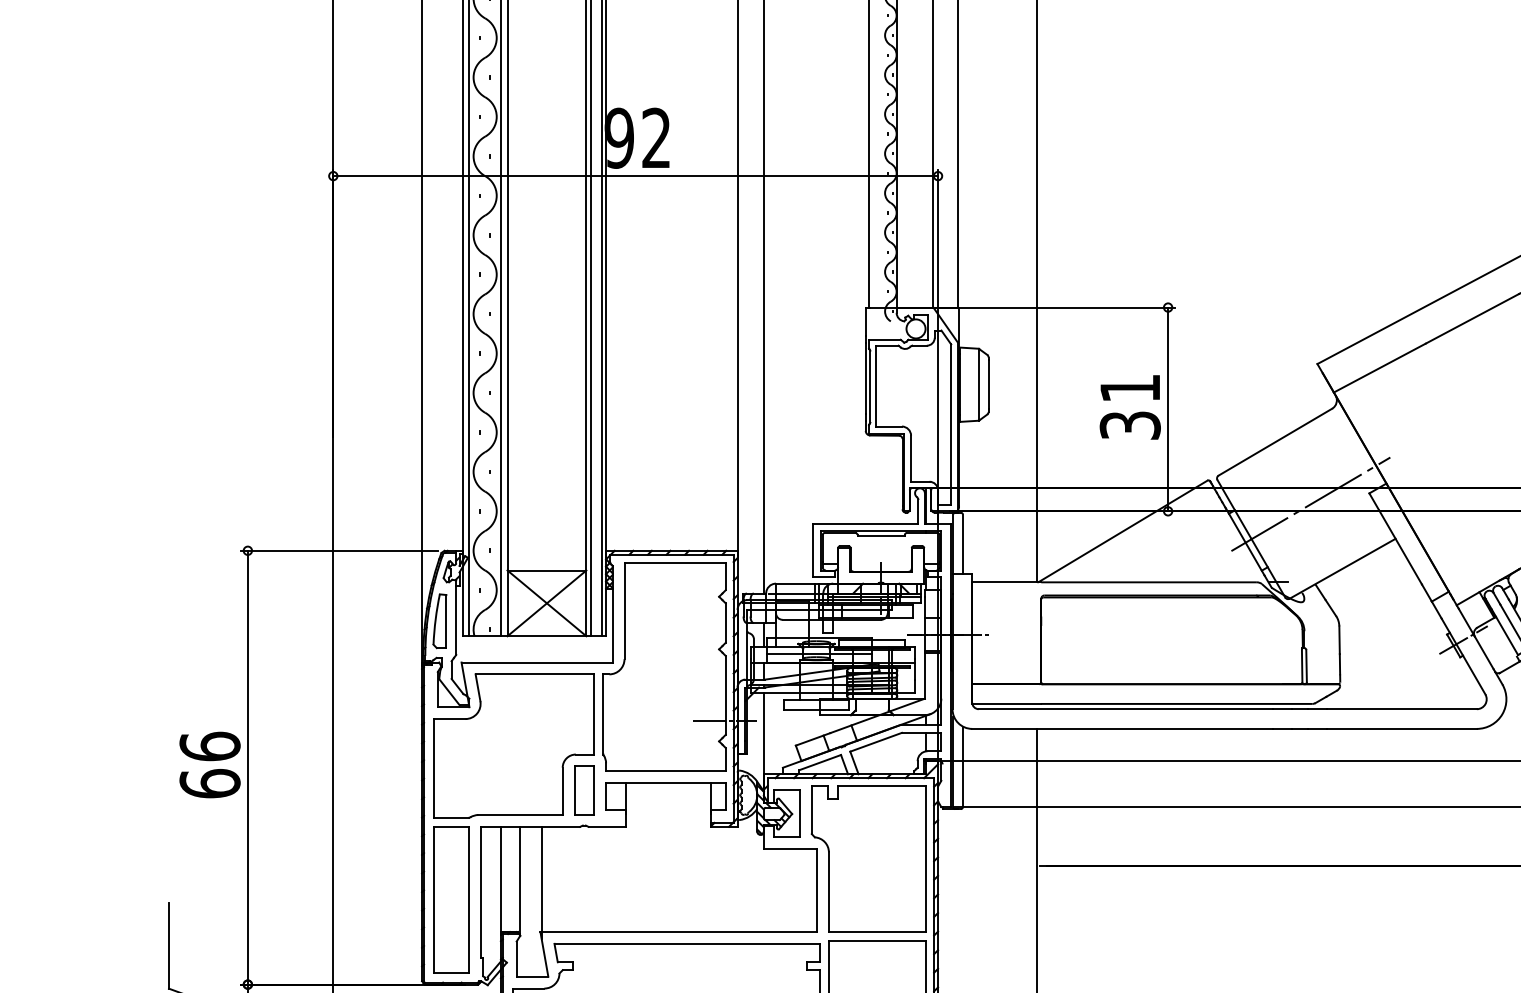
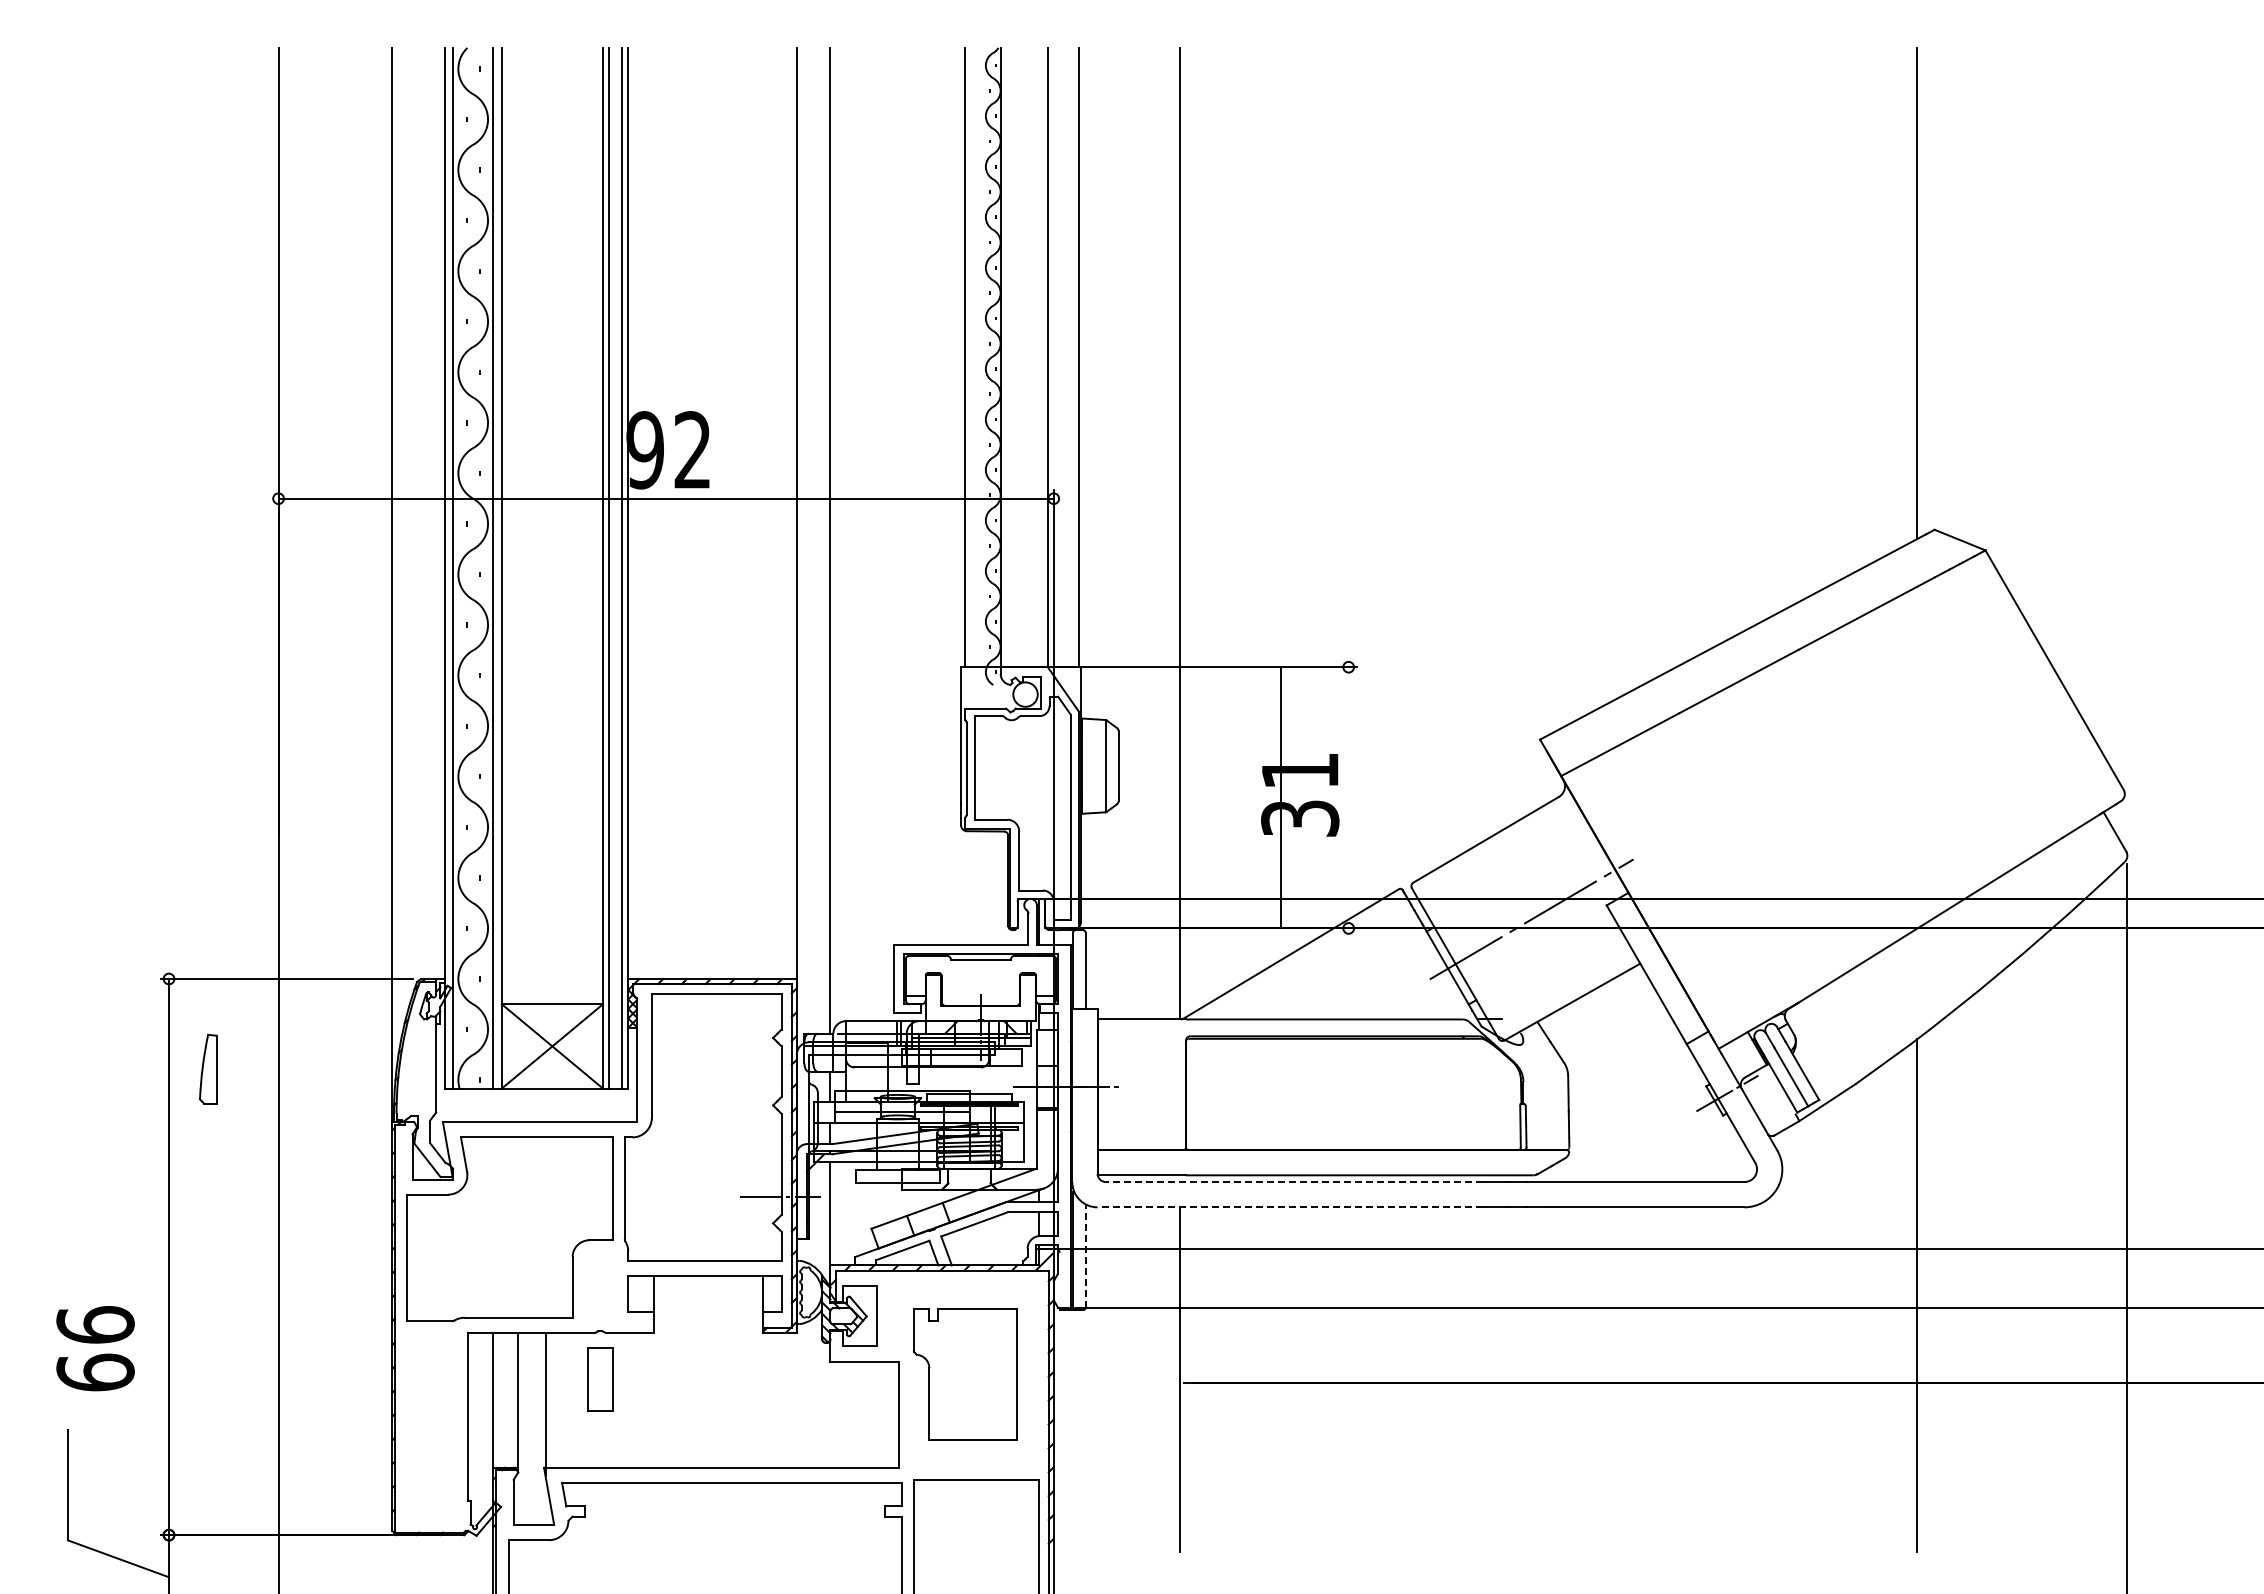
line: (1167, 409) -> (1280, 797), moved
part: (439, 621) -> (207, 1069), moved
line: (1125, 709) -> (1293, 1182), solid -> dashed
line: (1122, 729) -> (1290, 1207), solid -> dashed
text: (210, 764) -> (95, 1348), moved
line: (962, 767) -> (1085, 1256), solid -> dashed
part: (584, 790) -> (600, 1379), moved
part: (869, 859) -> (965, 1374), size x0.7
part: (451, 899) -> (429, 1426), removed

